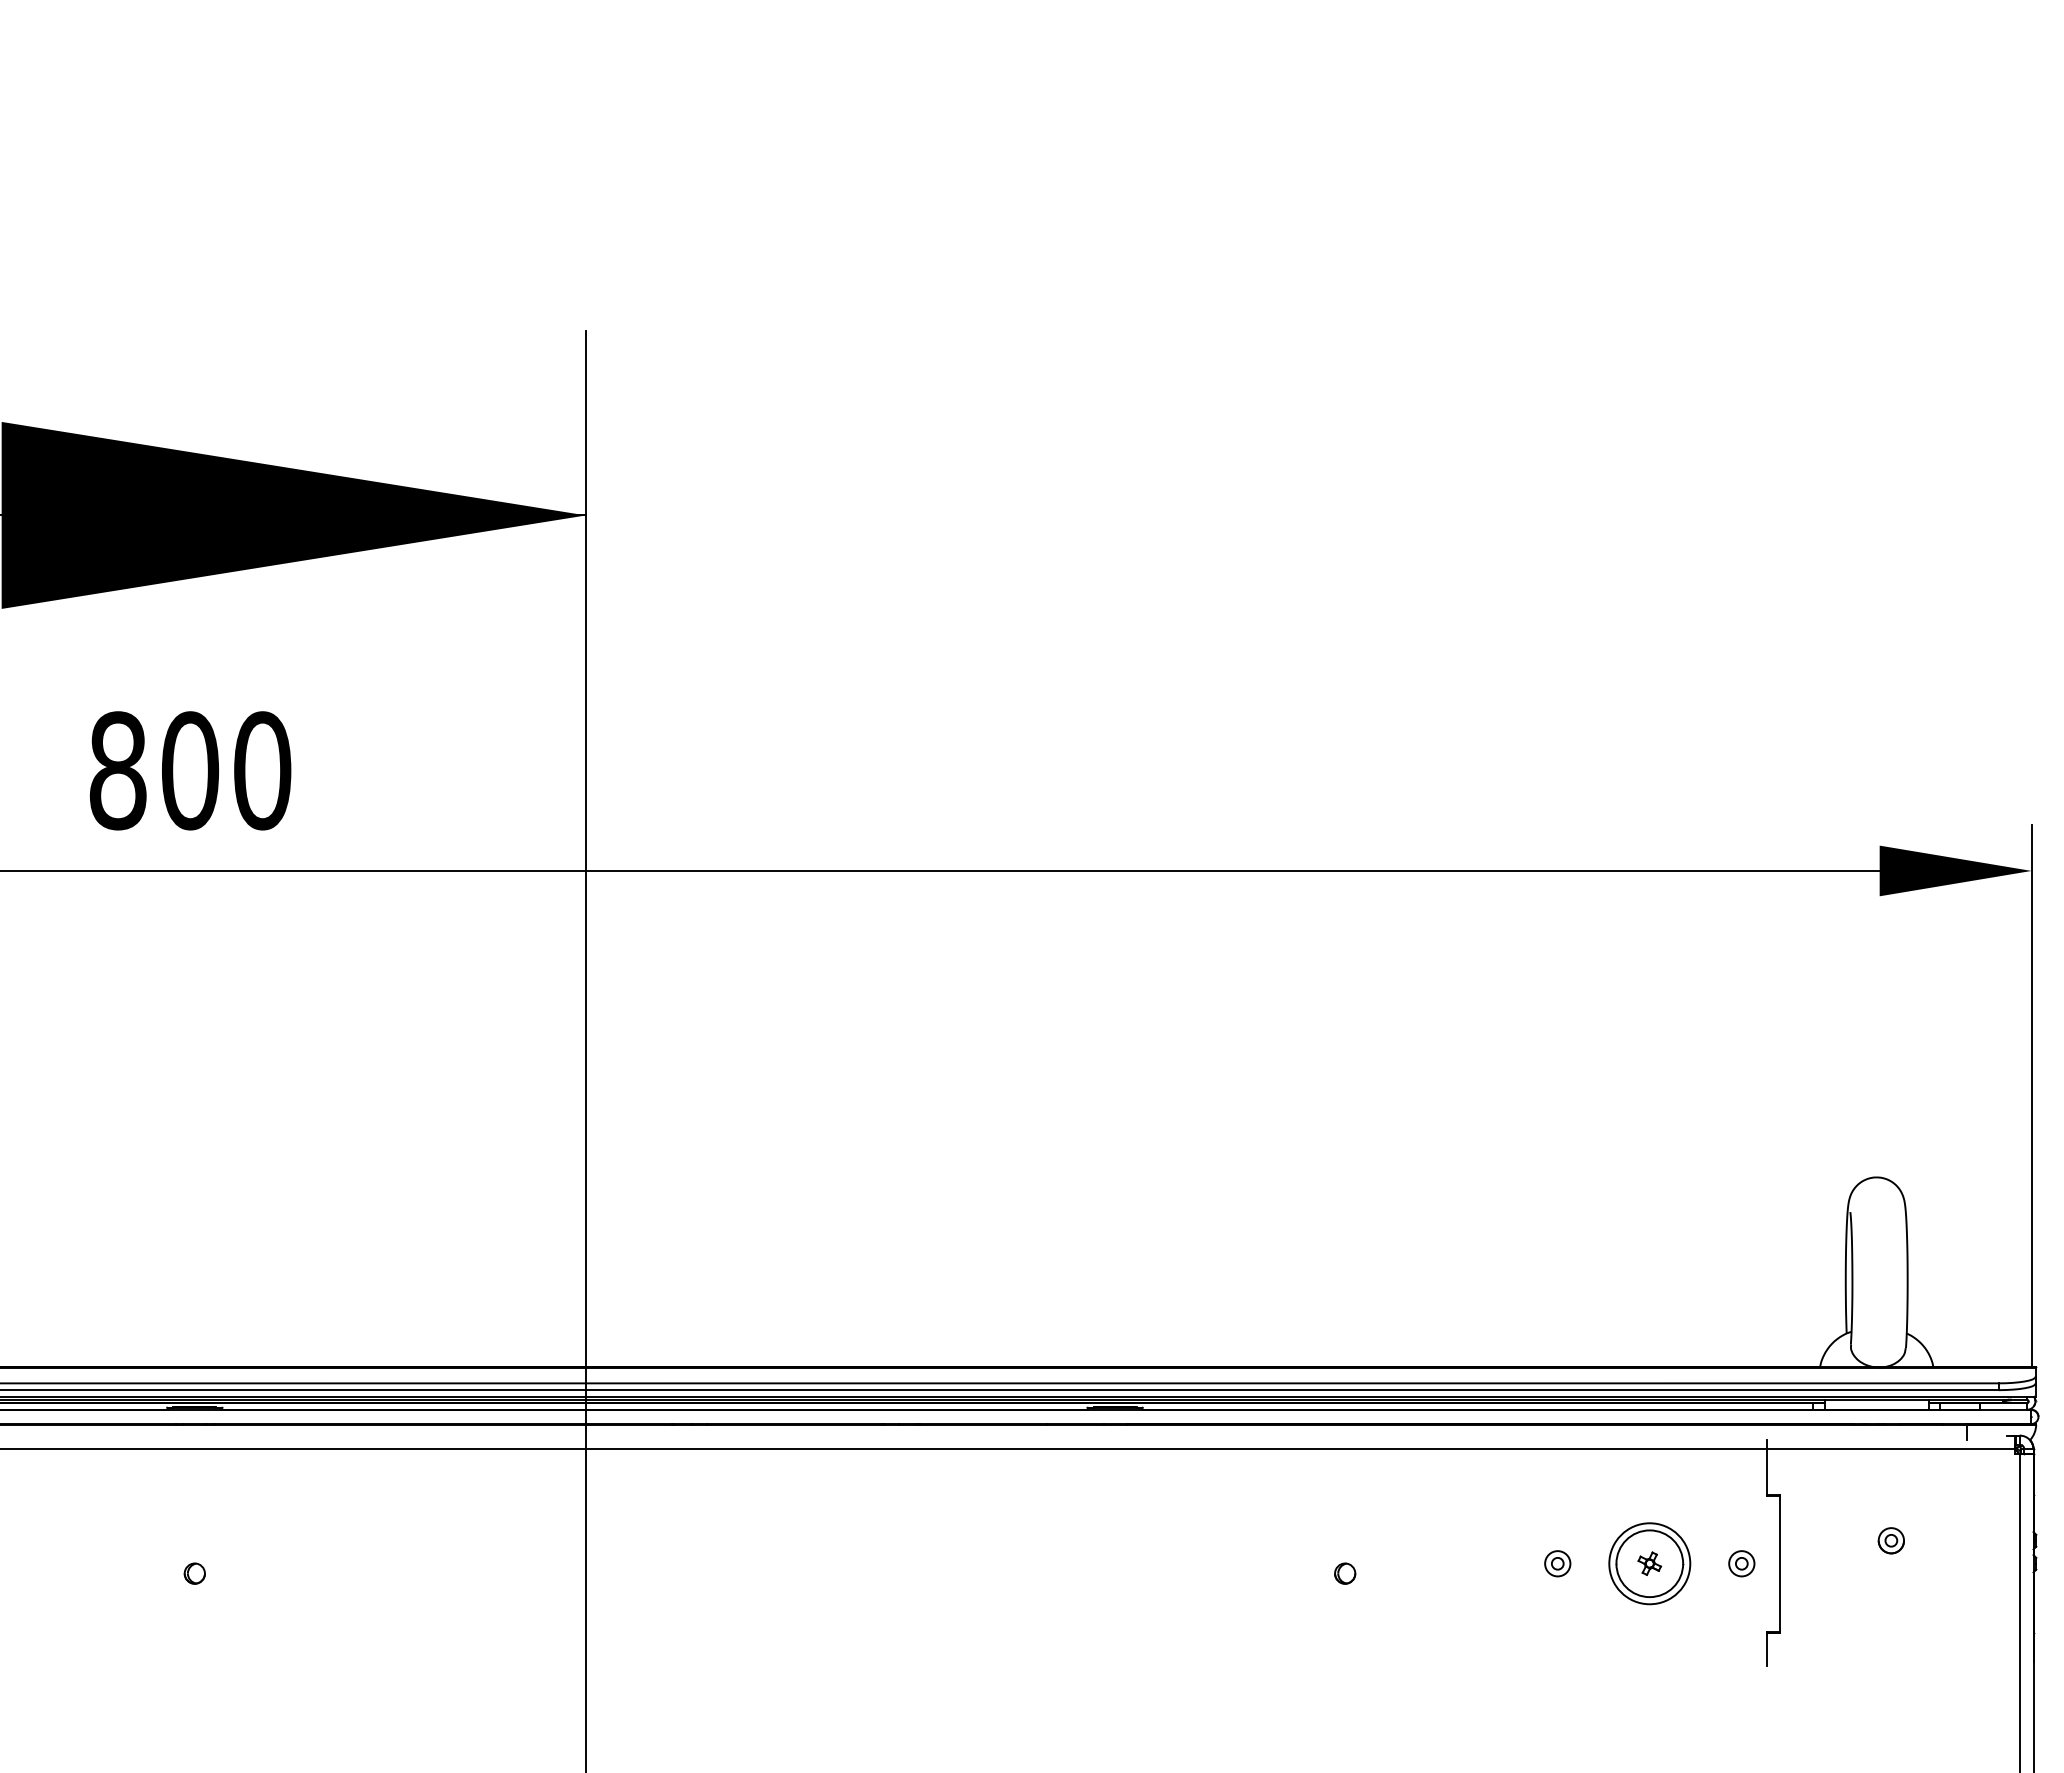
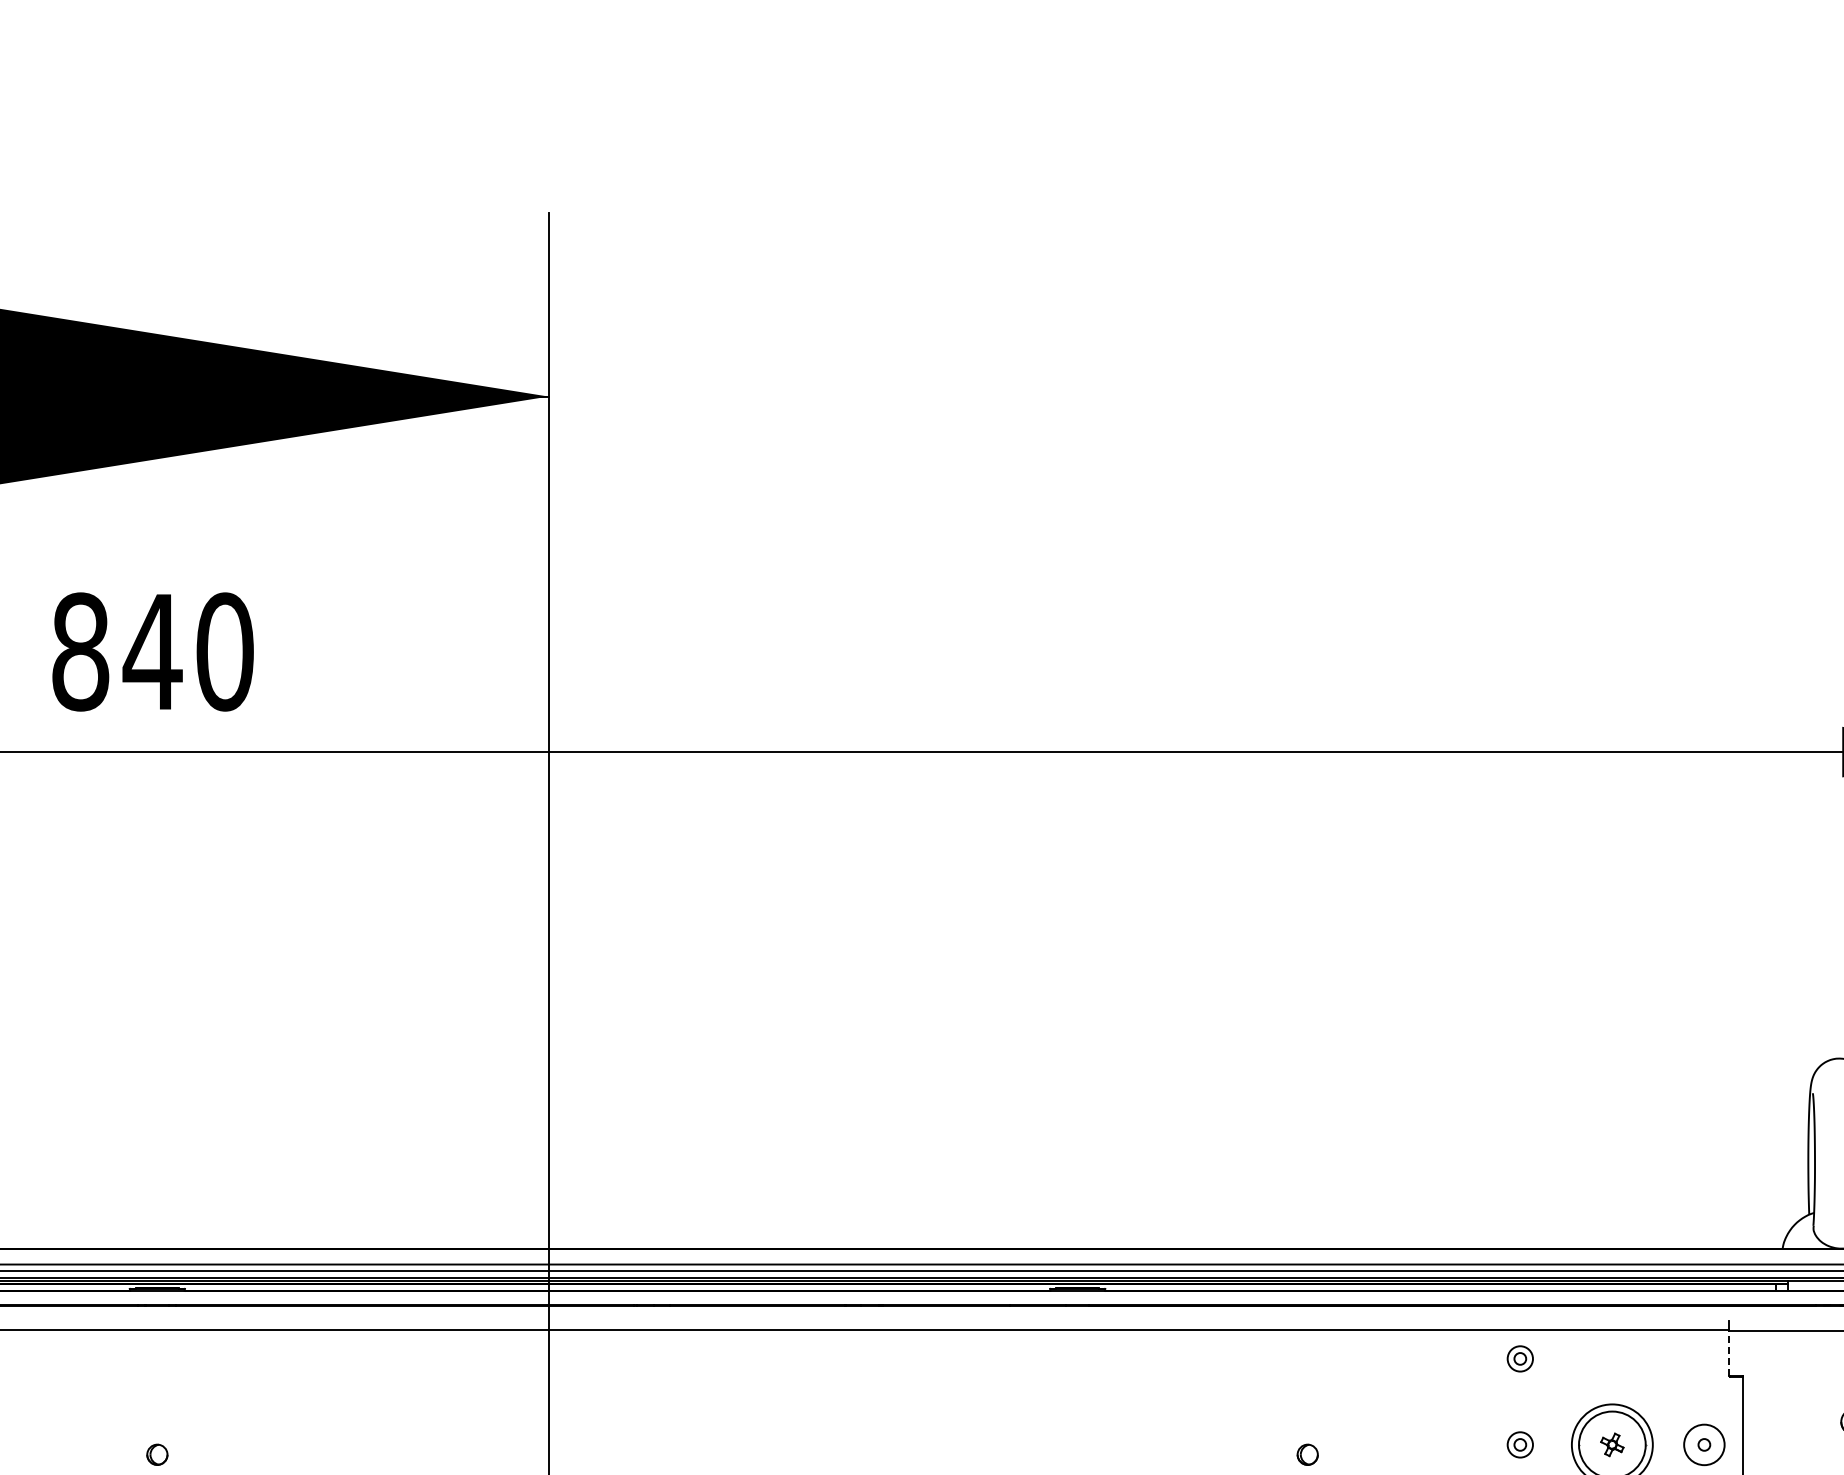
text: (190, 770) -> (153, 651), 800 -> 840
line: (1766, 1472) -> (1729, 1353), solid -> dashed
part: (1557, 1477) -> (1520, 1358), added
circle: (1741, 1563) -> (1704, 1444), size x1.6

